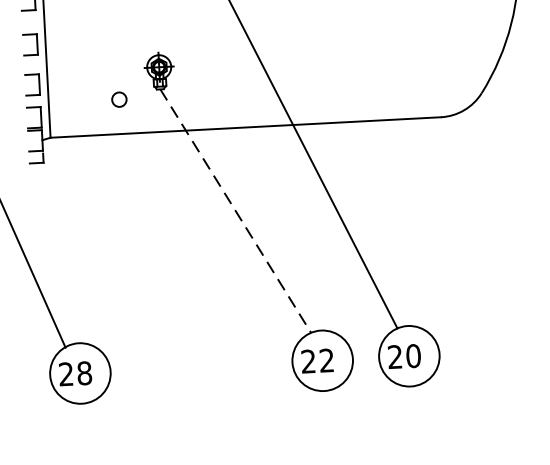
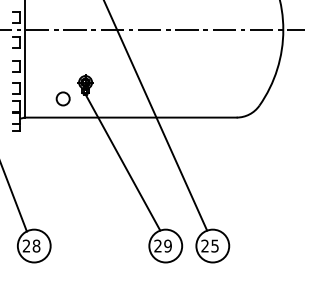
circle: (118, 98) -> (62, 98), size x1.67
line: (234, 211) -> (122, 162), dashed -> solid
text: (412, 355) -> (214, 245), 20 -> 25
text: (325, 359) -> (167, 245), 22 -> 29

